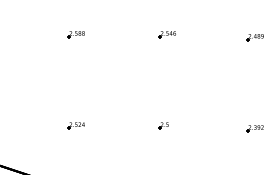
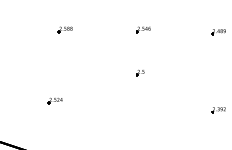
part: (75, 125) -> (54, 100), moved
part: (164, 126) -> (140, 73), moved

